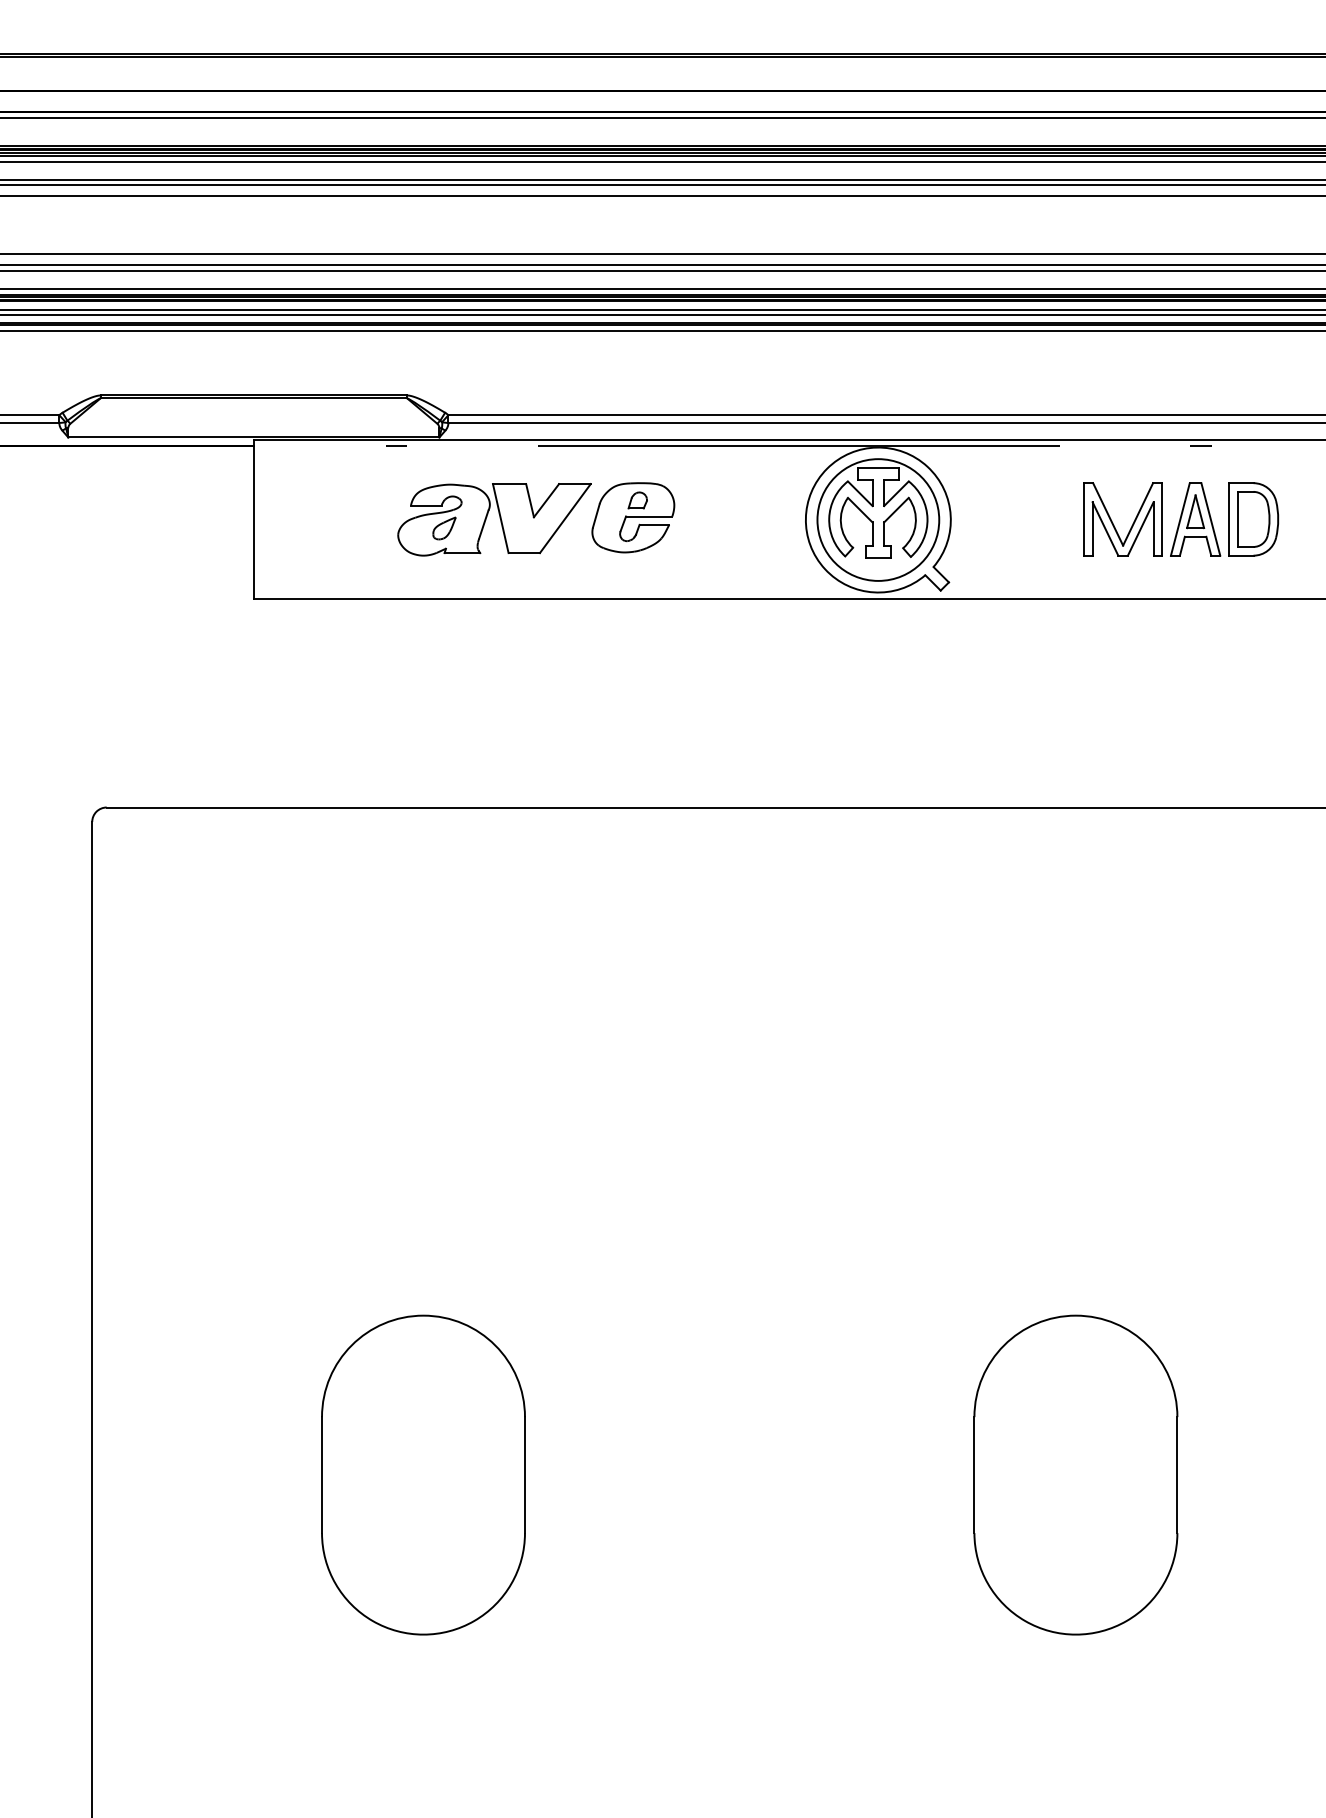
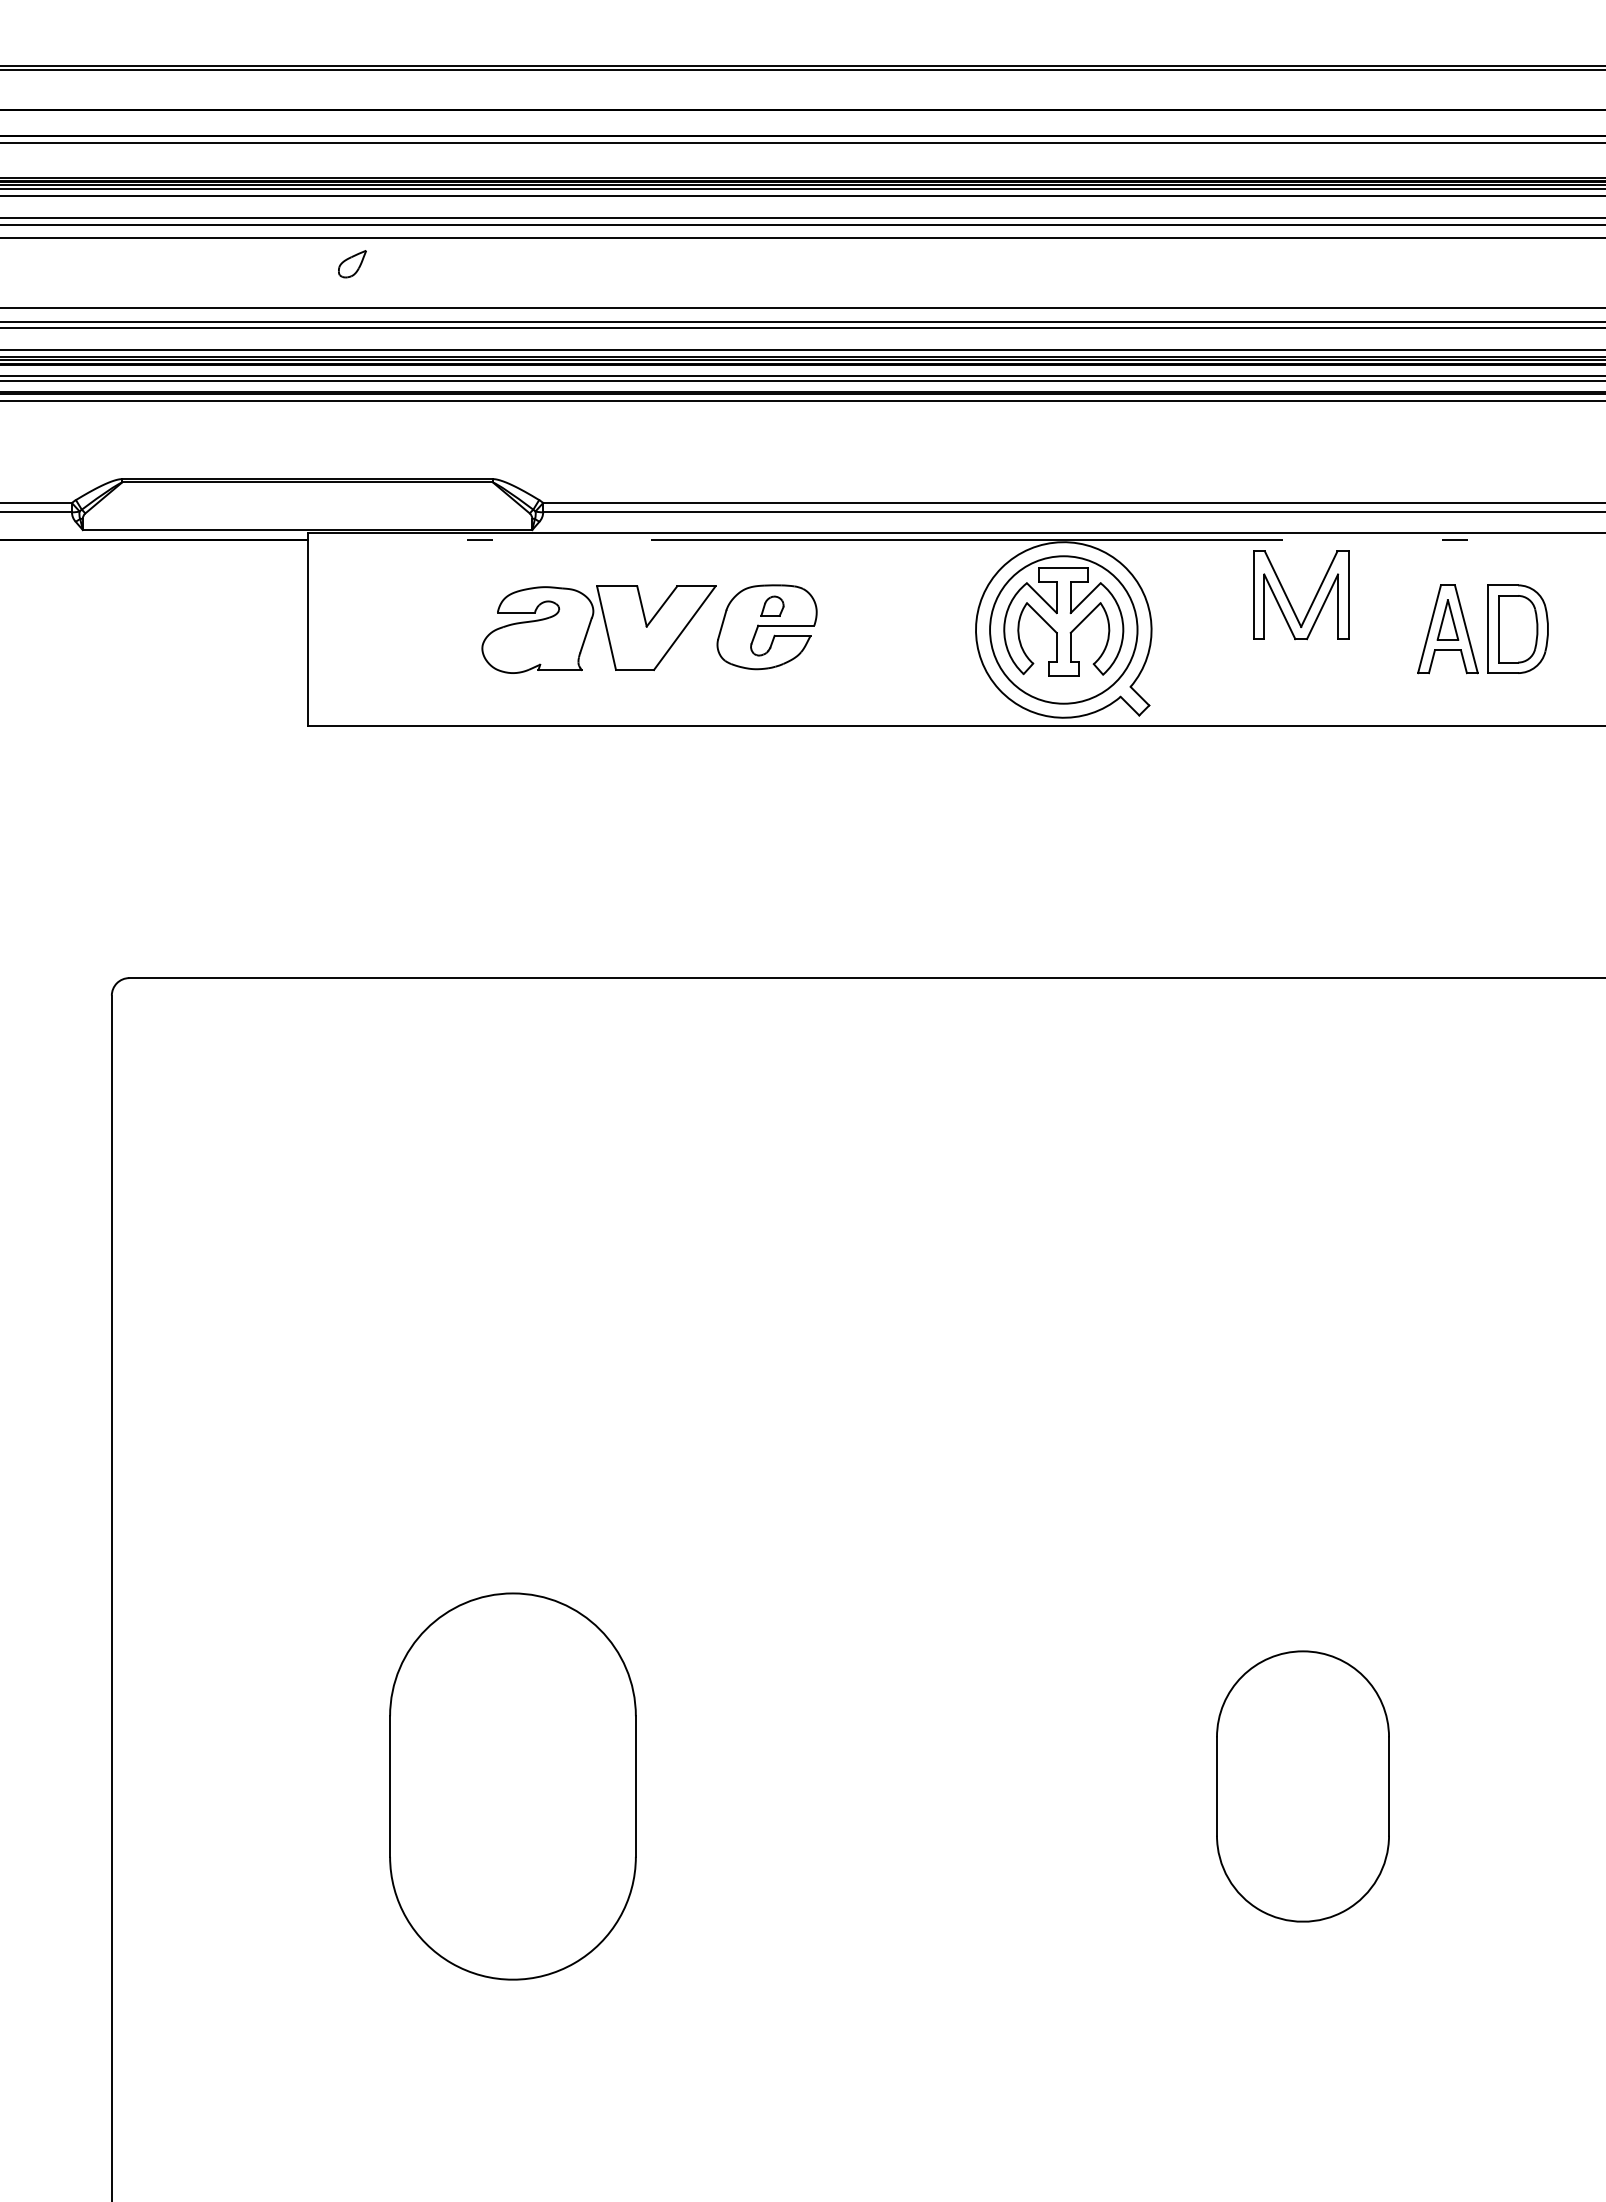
part: (1132, 523) -> (1312, 600), moved
part: (444, 528) -> (352, 264), moved
part: (1075, 1475) -> (1302, 1786), size x0.7

